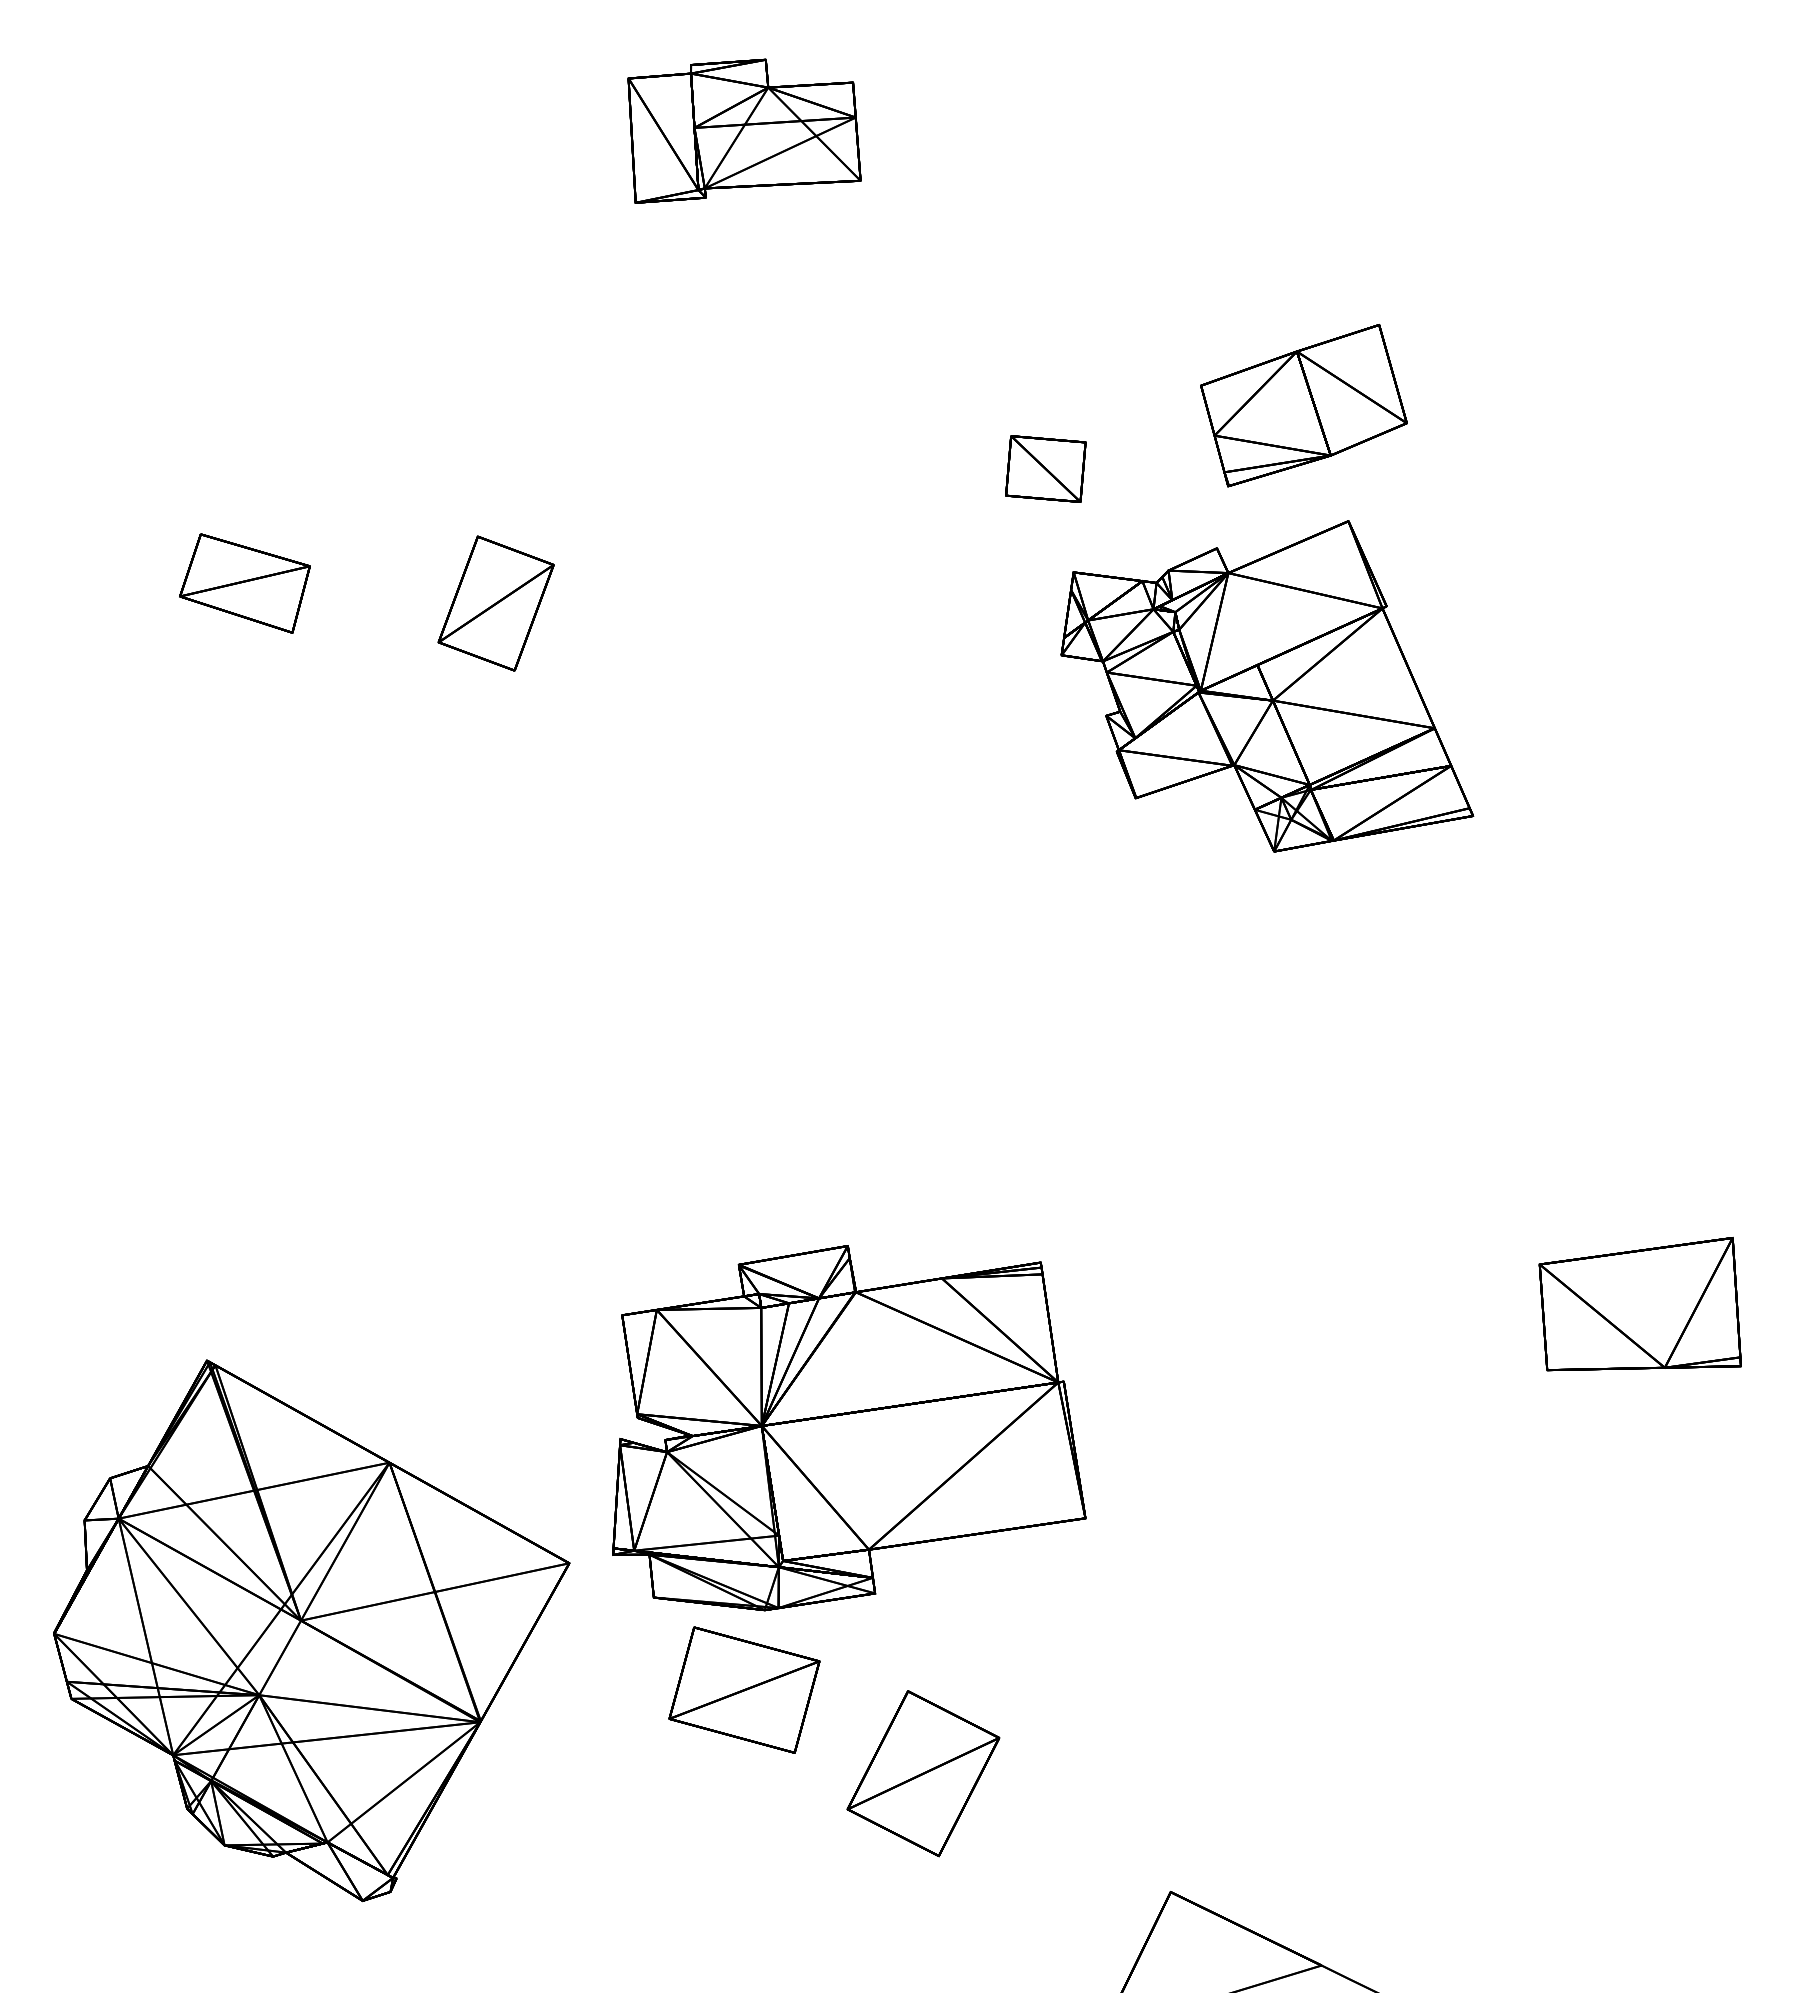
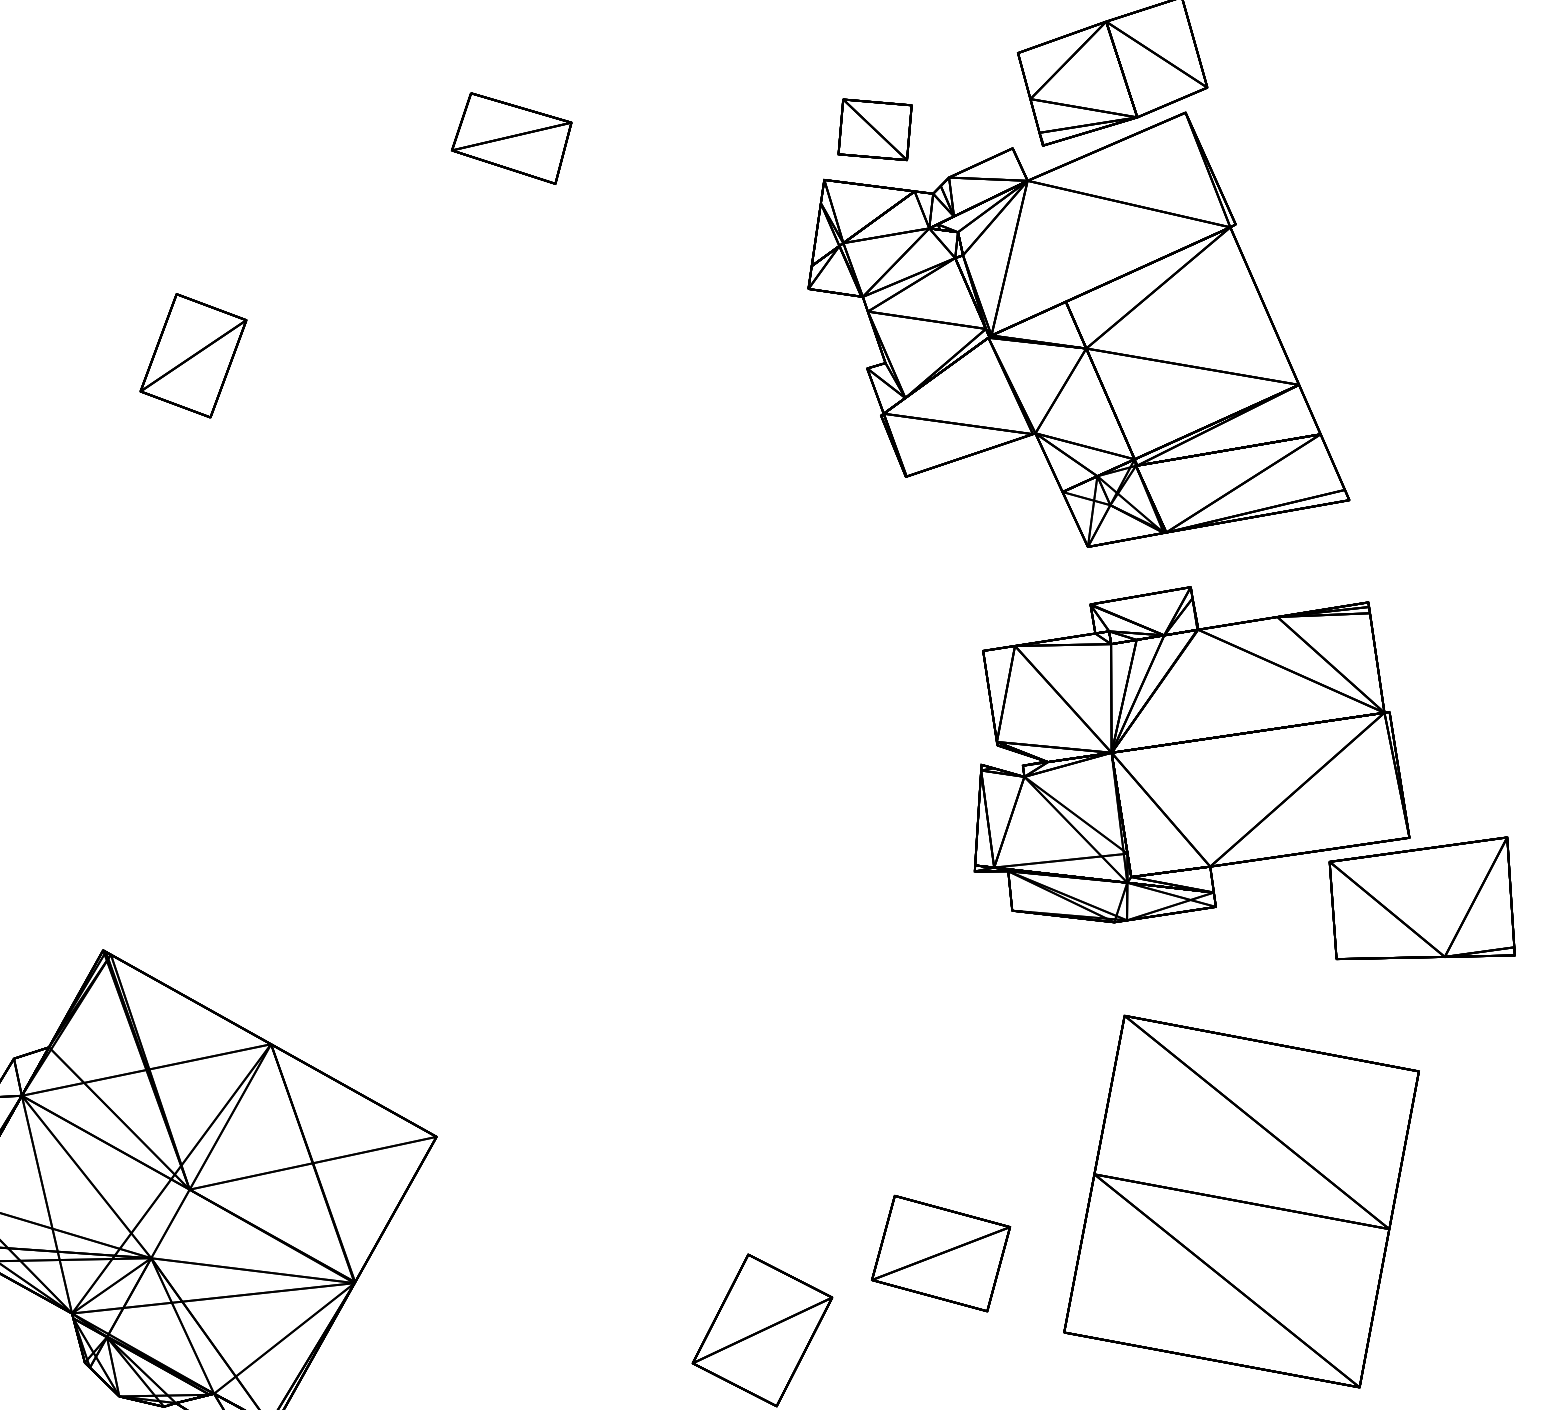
part: (244, 583) -> (511, 138), moved
part: (495, 603) -> (192, 355), moved
part: (1267, 686) -> (1079, 329), size x1.43
part: (849, 1428) -> (1192, 755), moved
part: (1443, 1633) -> (1241, 1201), added
part: (744, 1689) -> (941, 1252), moved

